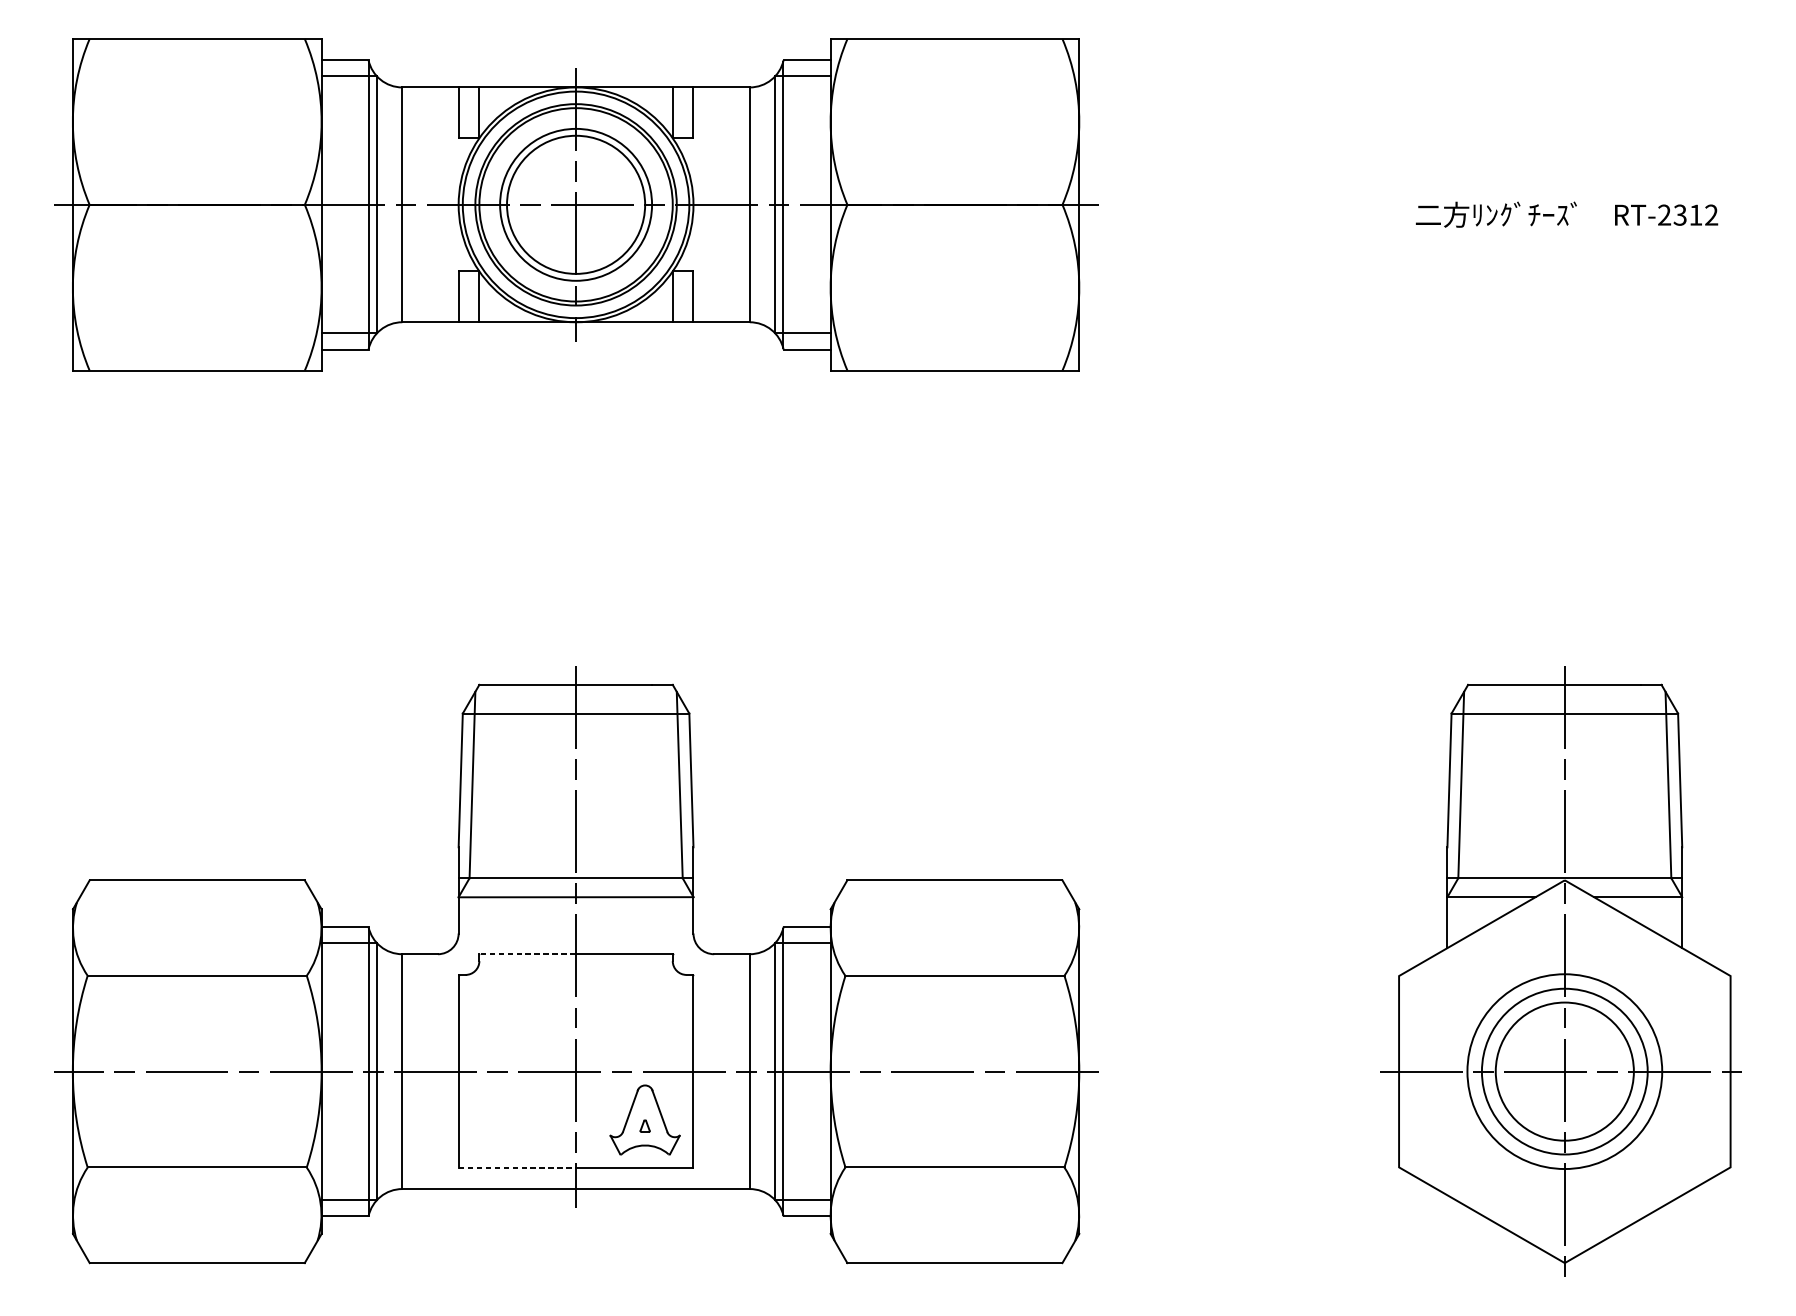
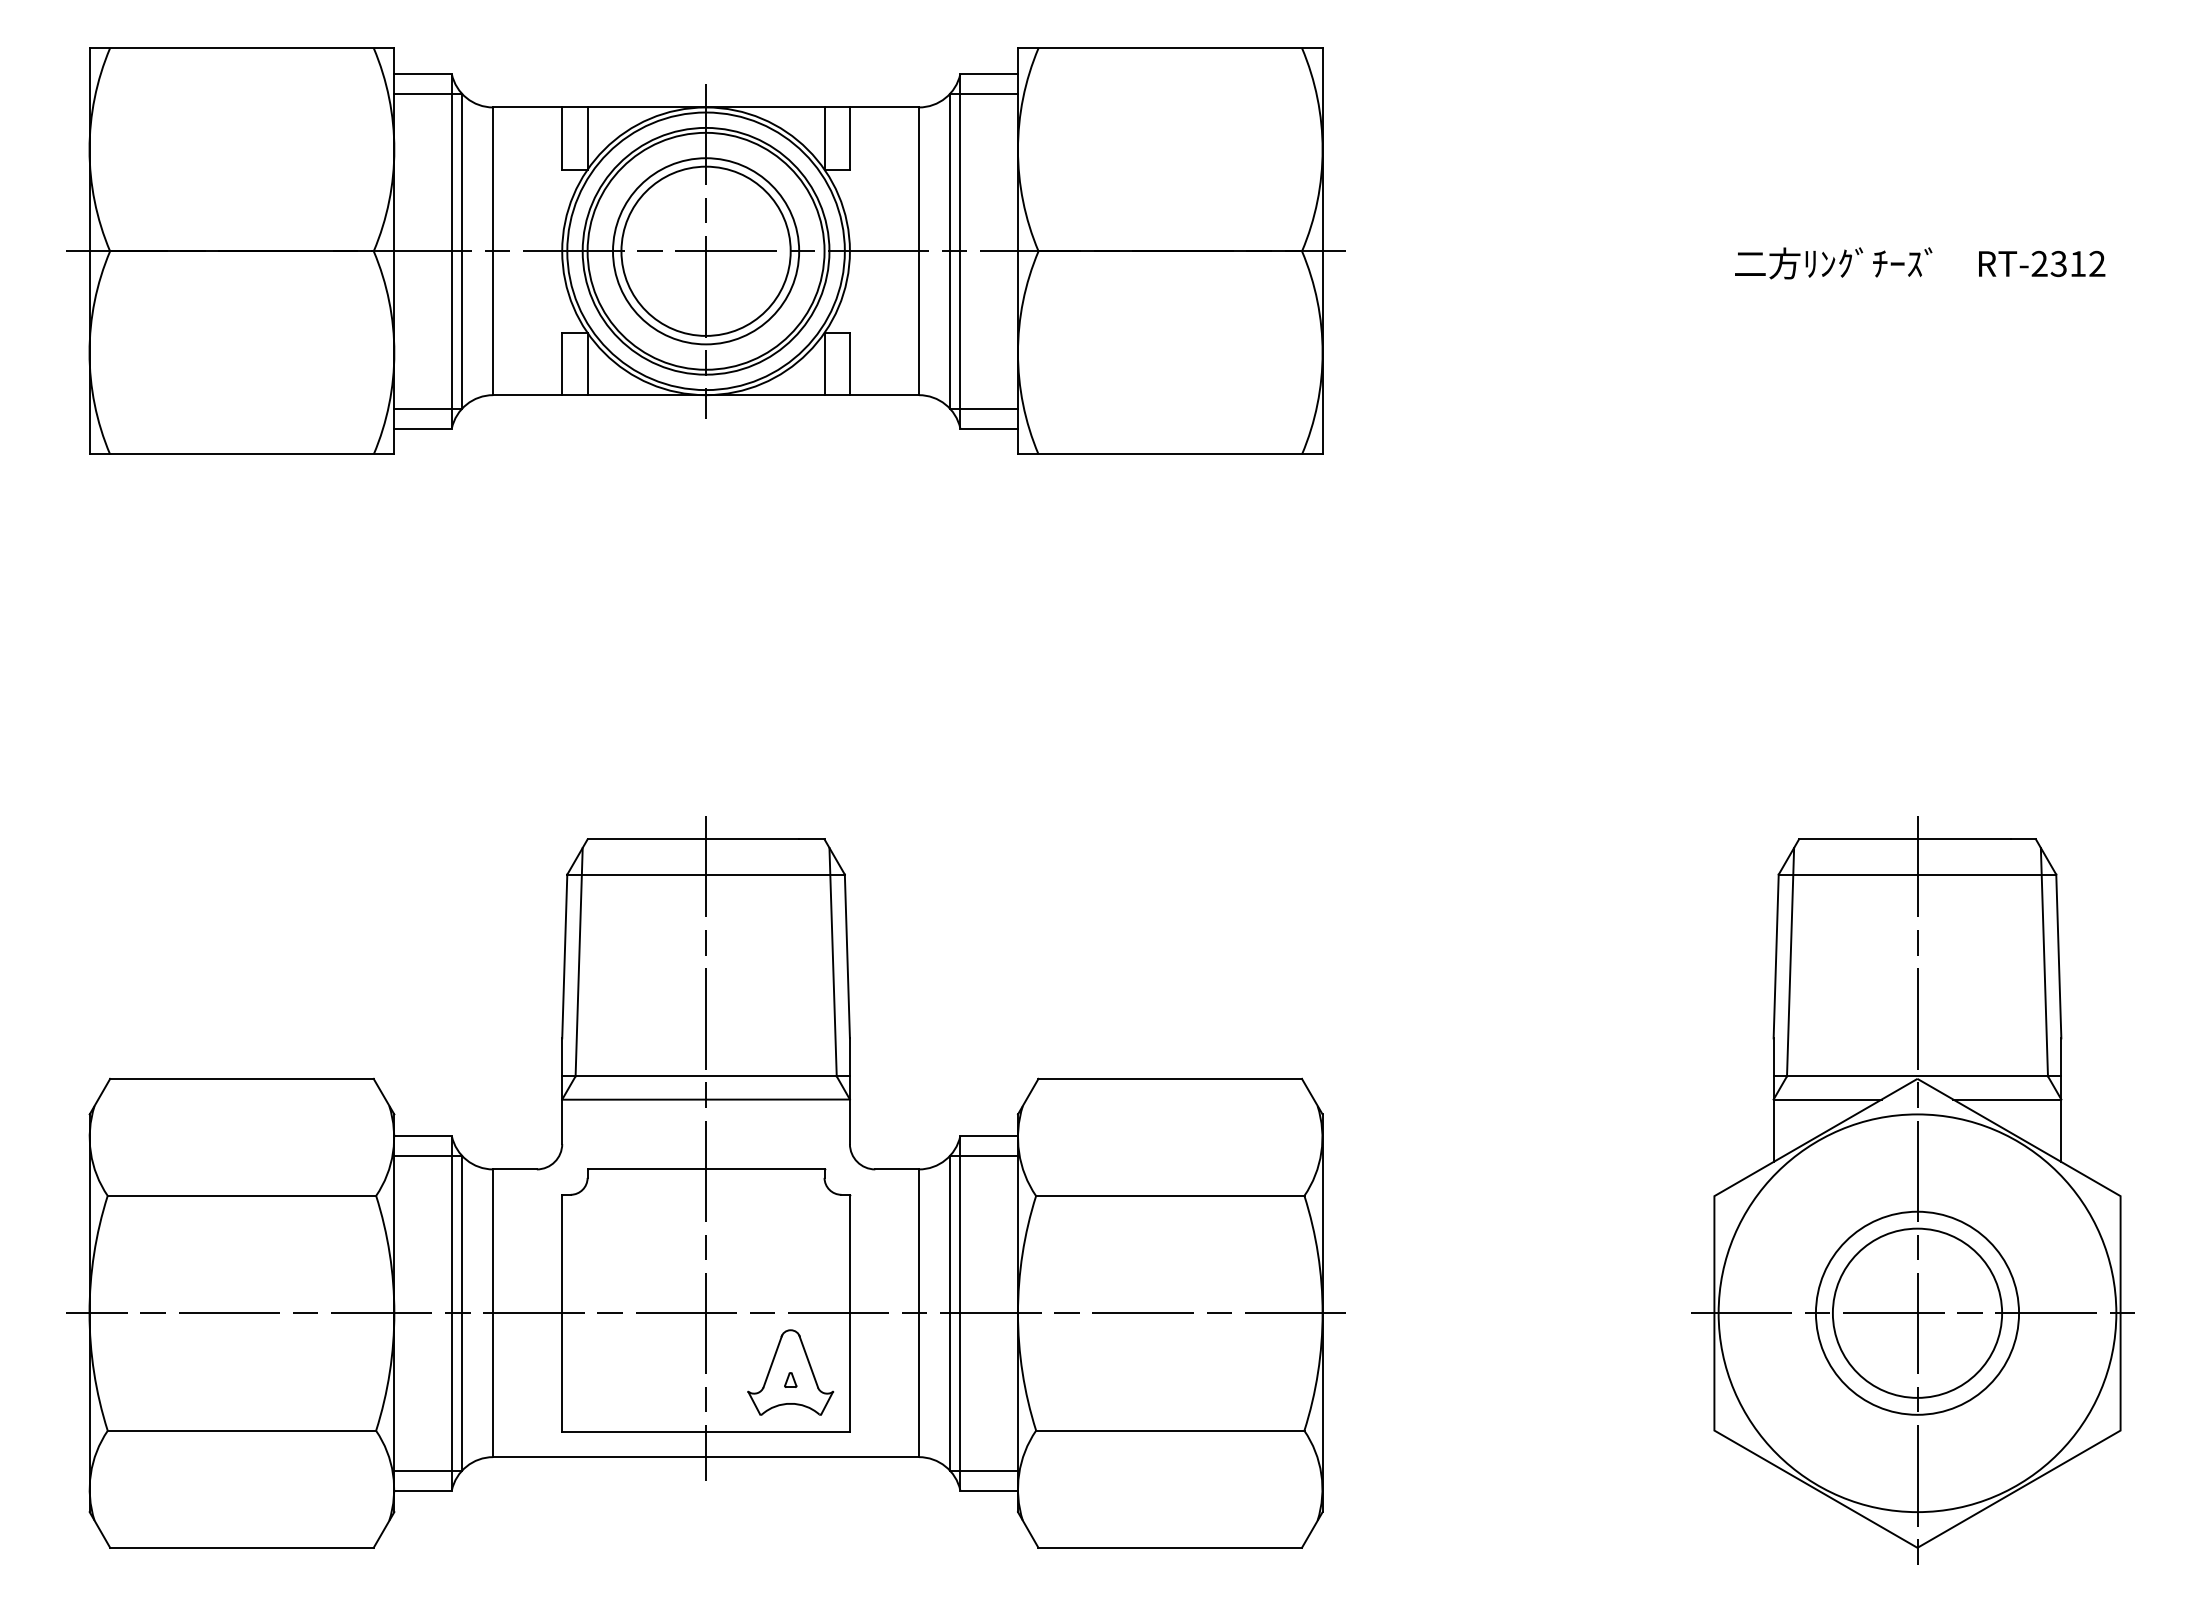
line: (527, 954) -> (646, 1169), dashed -> solid
circle: (1564, 1071) -> (1917, 1313), size x1.67
line: (517, 1168) -> (634, 1431), dashed -> solid

